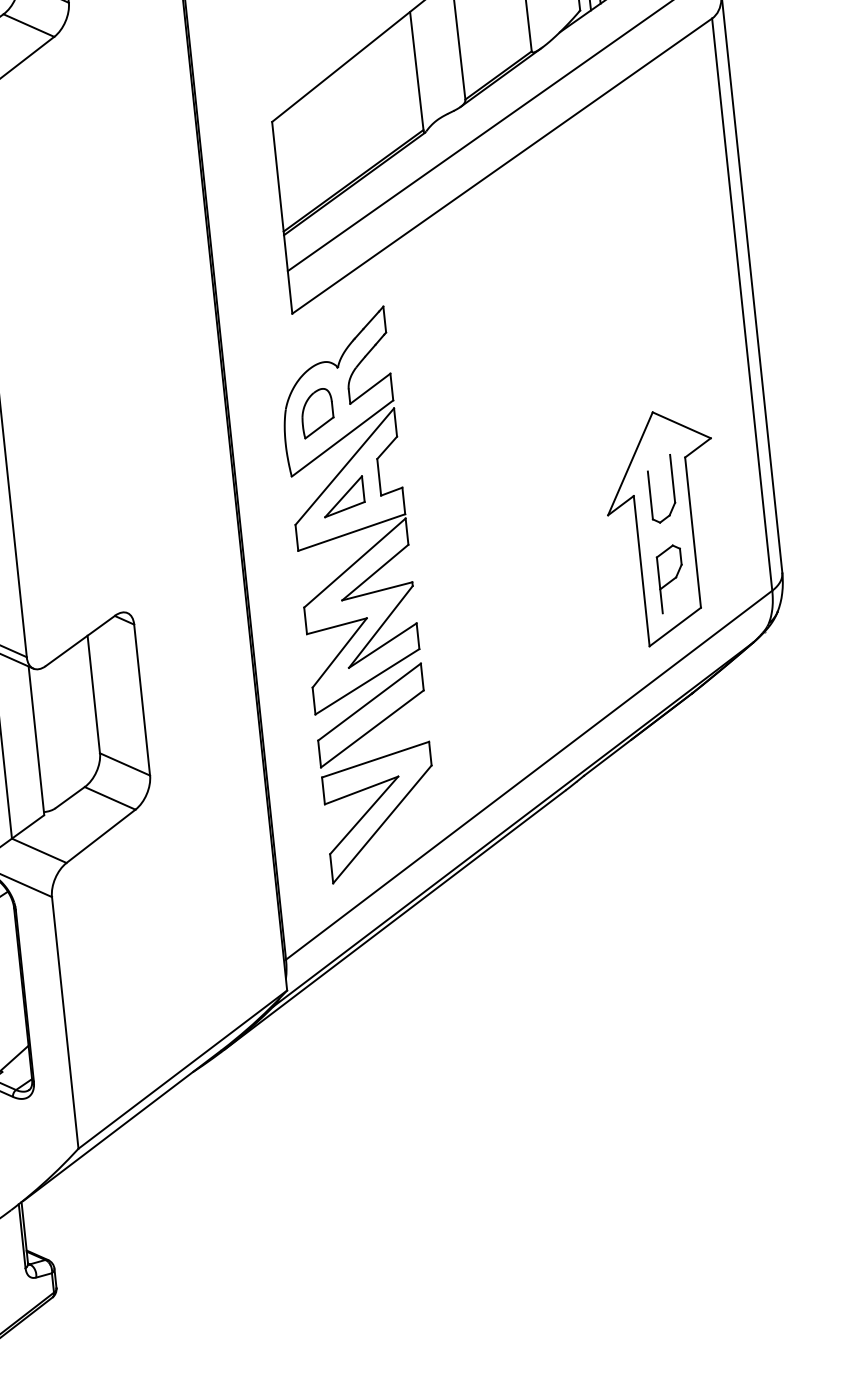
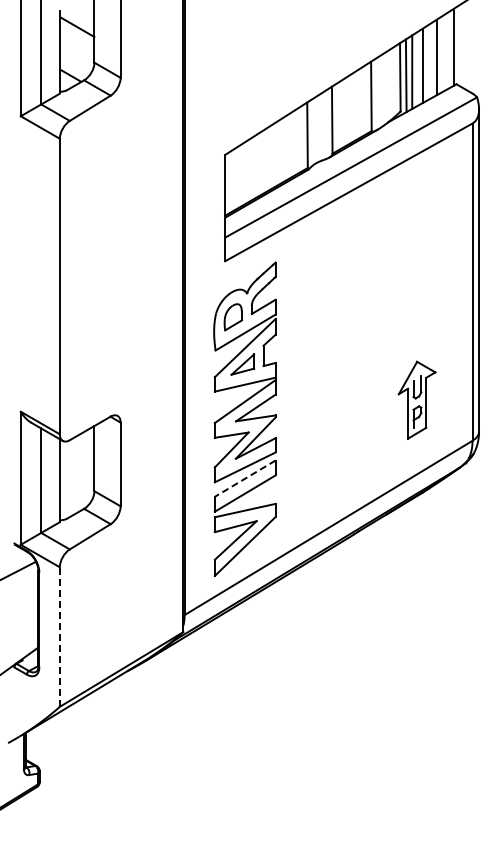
part: (663, 528) -> (416, 400), size x0.6
line: (368, 701) -> (244, 478), solid -> dashed
line: (64, 1023) -> (59, 637), solid -> dashed

